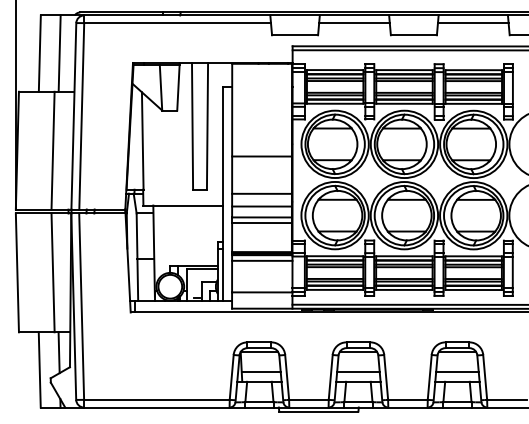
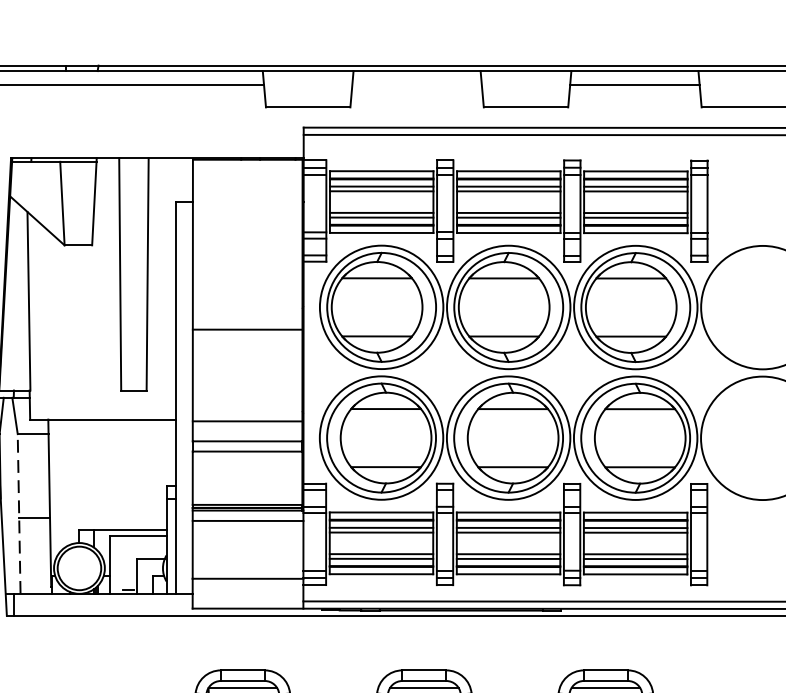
line: (354, 23) -> (417, 85), removed
line: (261, 193) -> (246, 397), removed
line: (137, 257) -> (19, 514), solid -> dashed

